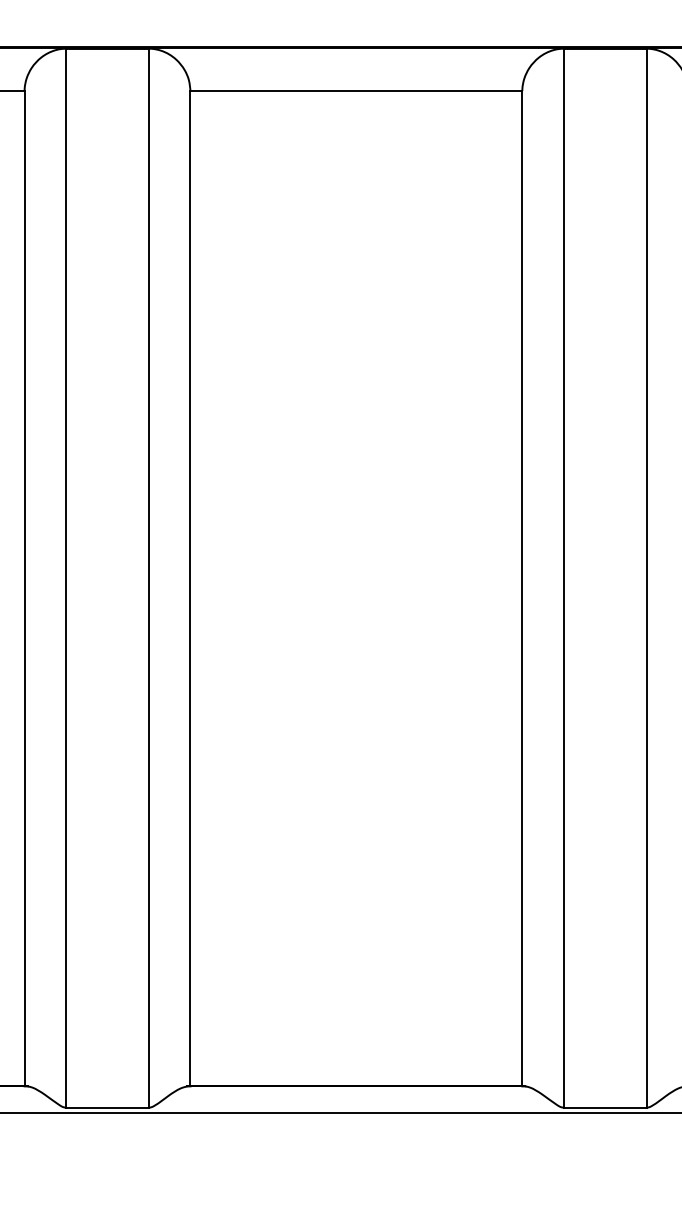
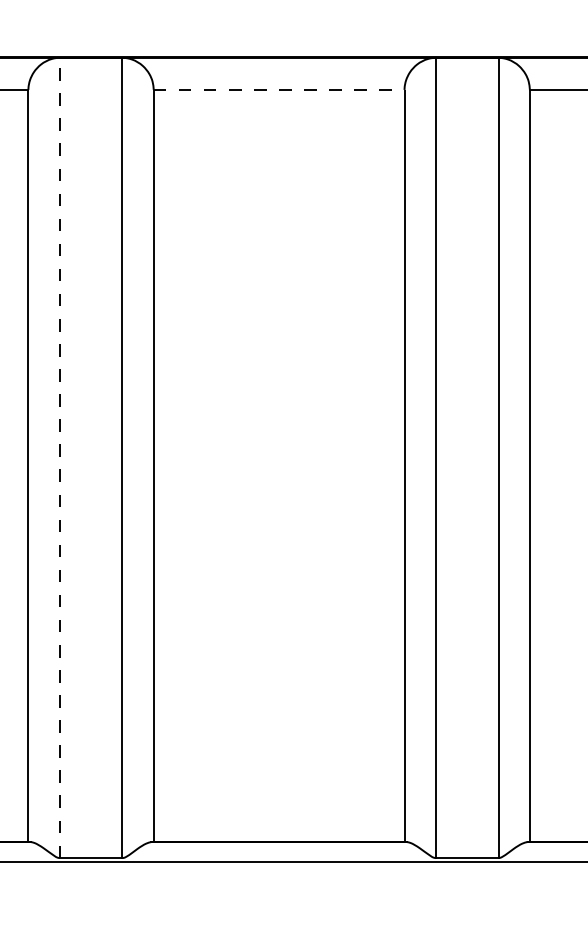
line: (356, 90) -> (279, 89), solid -> dashed
line: (65, 577) -> (59, 457), solid -> dashed

